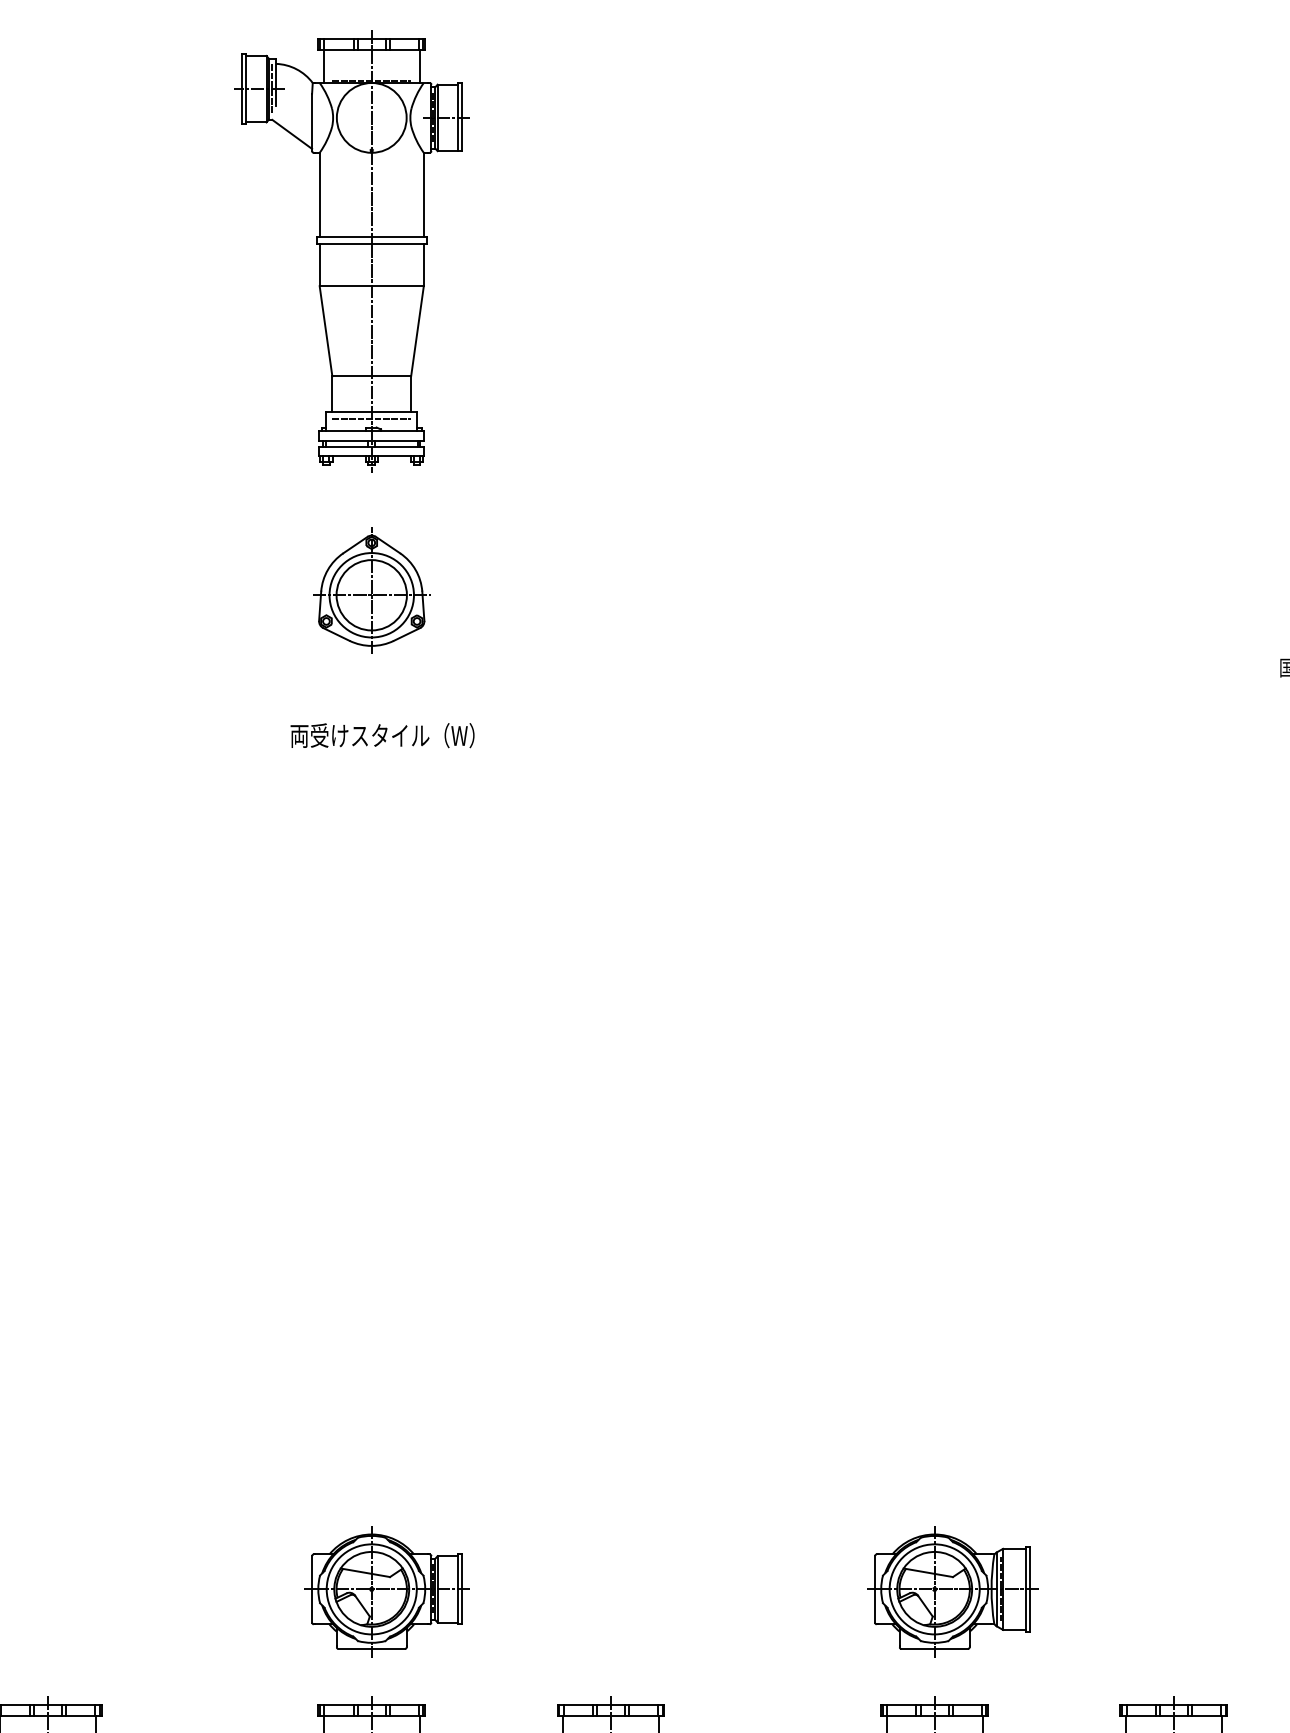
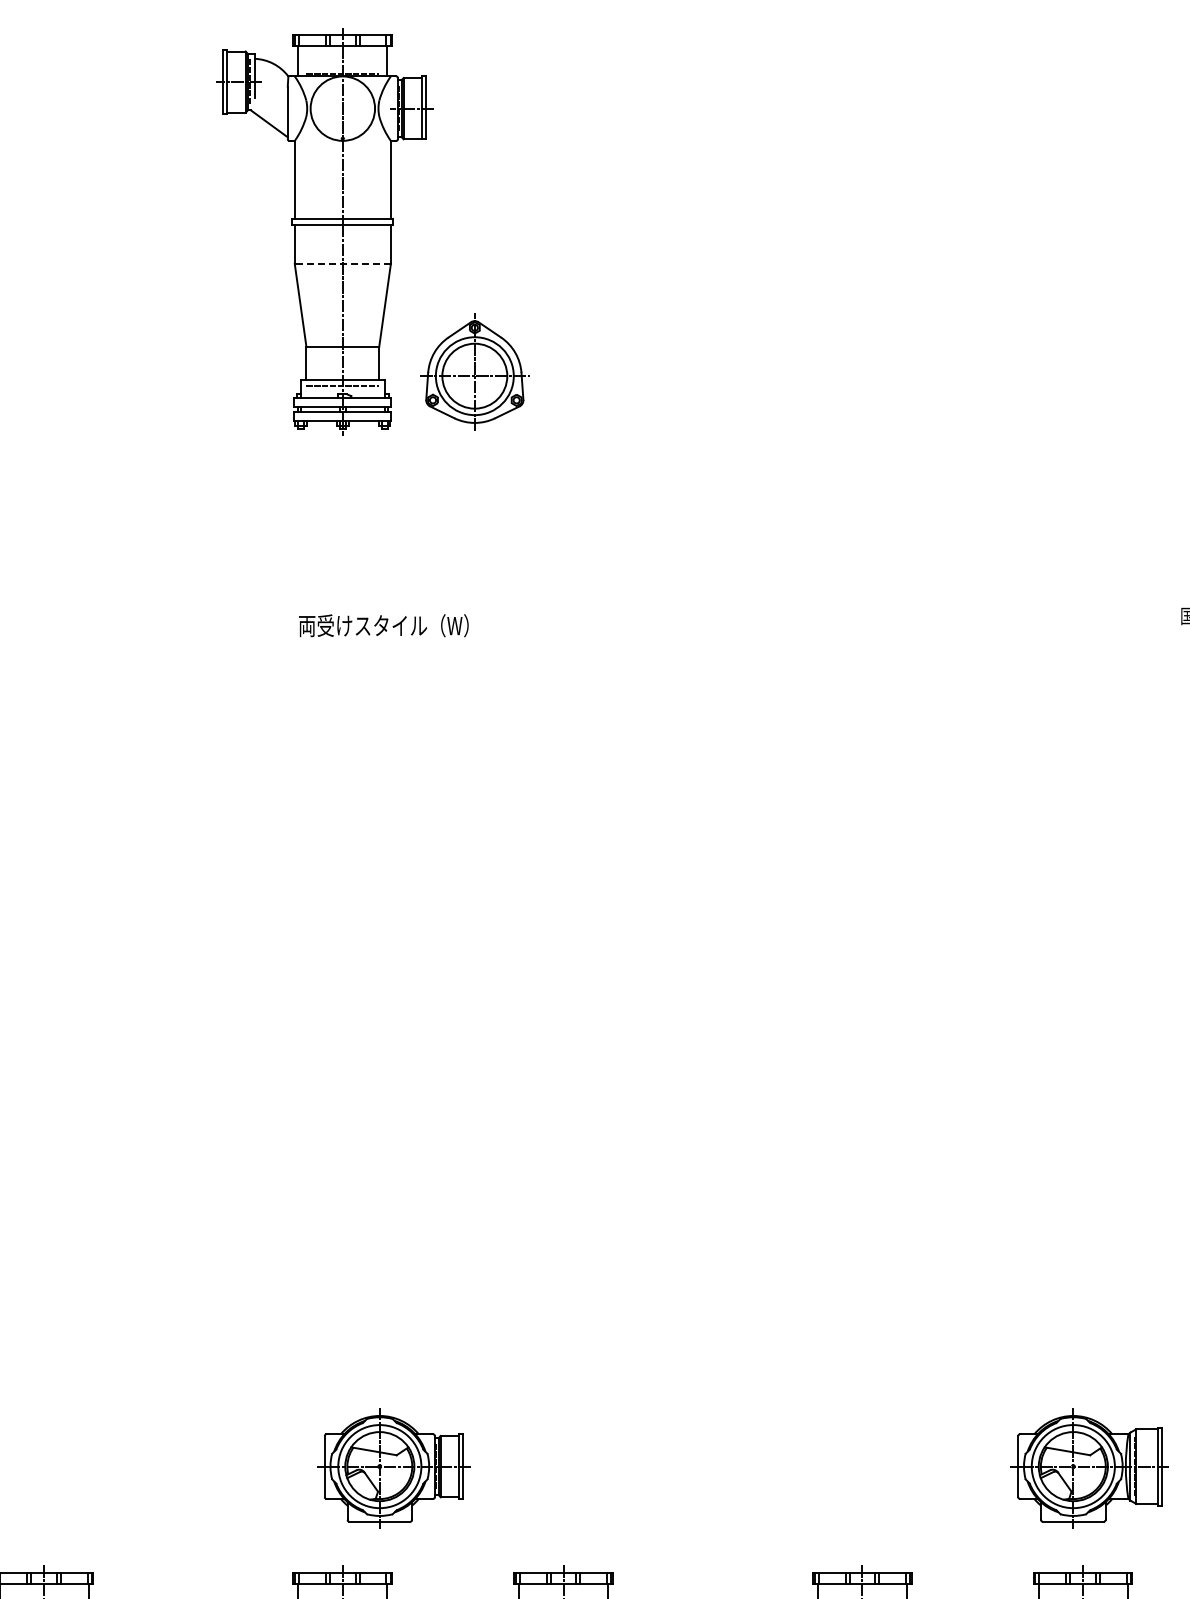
line: (371, 285) -> (342, 263), solid -> dashed
part: (371, 590) -> (474, 371), moved
text: (382, 735) -> (383, 625), moved
part: (386, 1591) -> (393, 1468), moved
part: (952, 1591) -> (1089, 1468), moved

